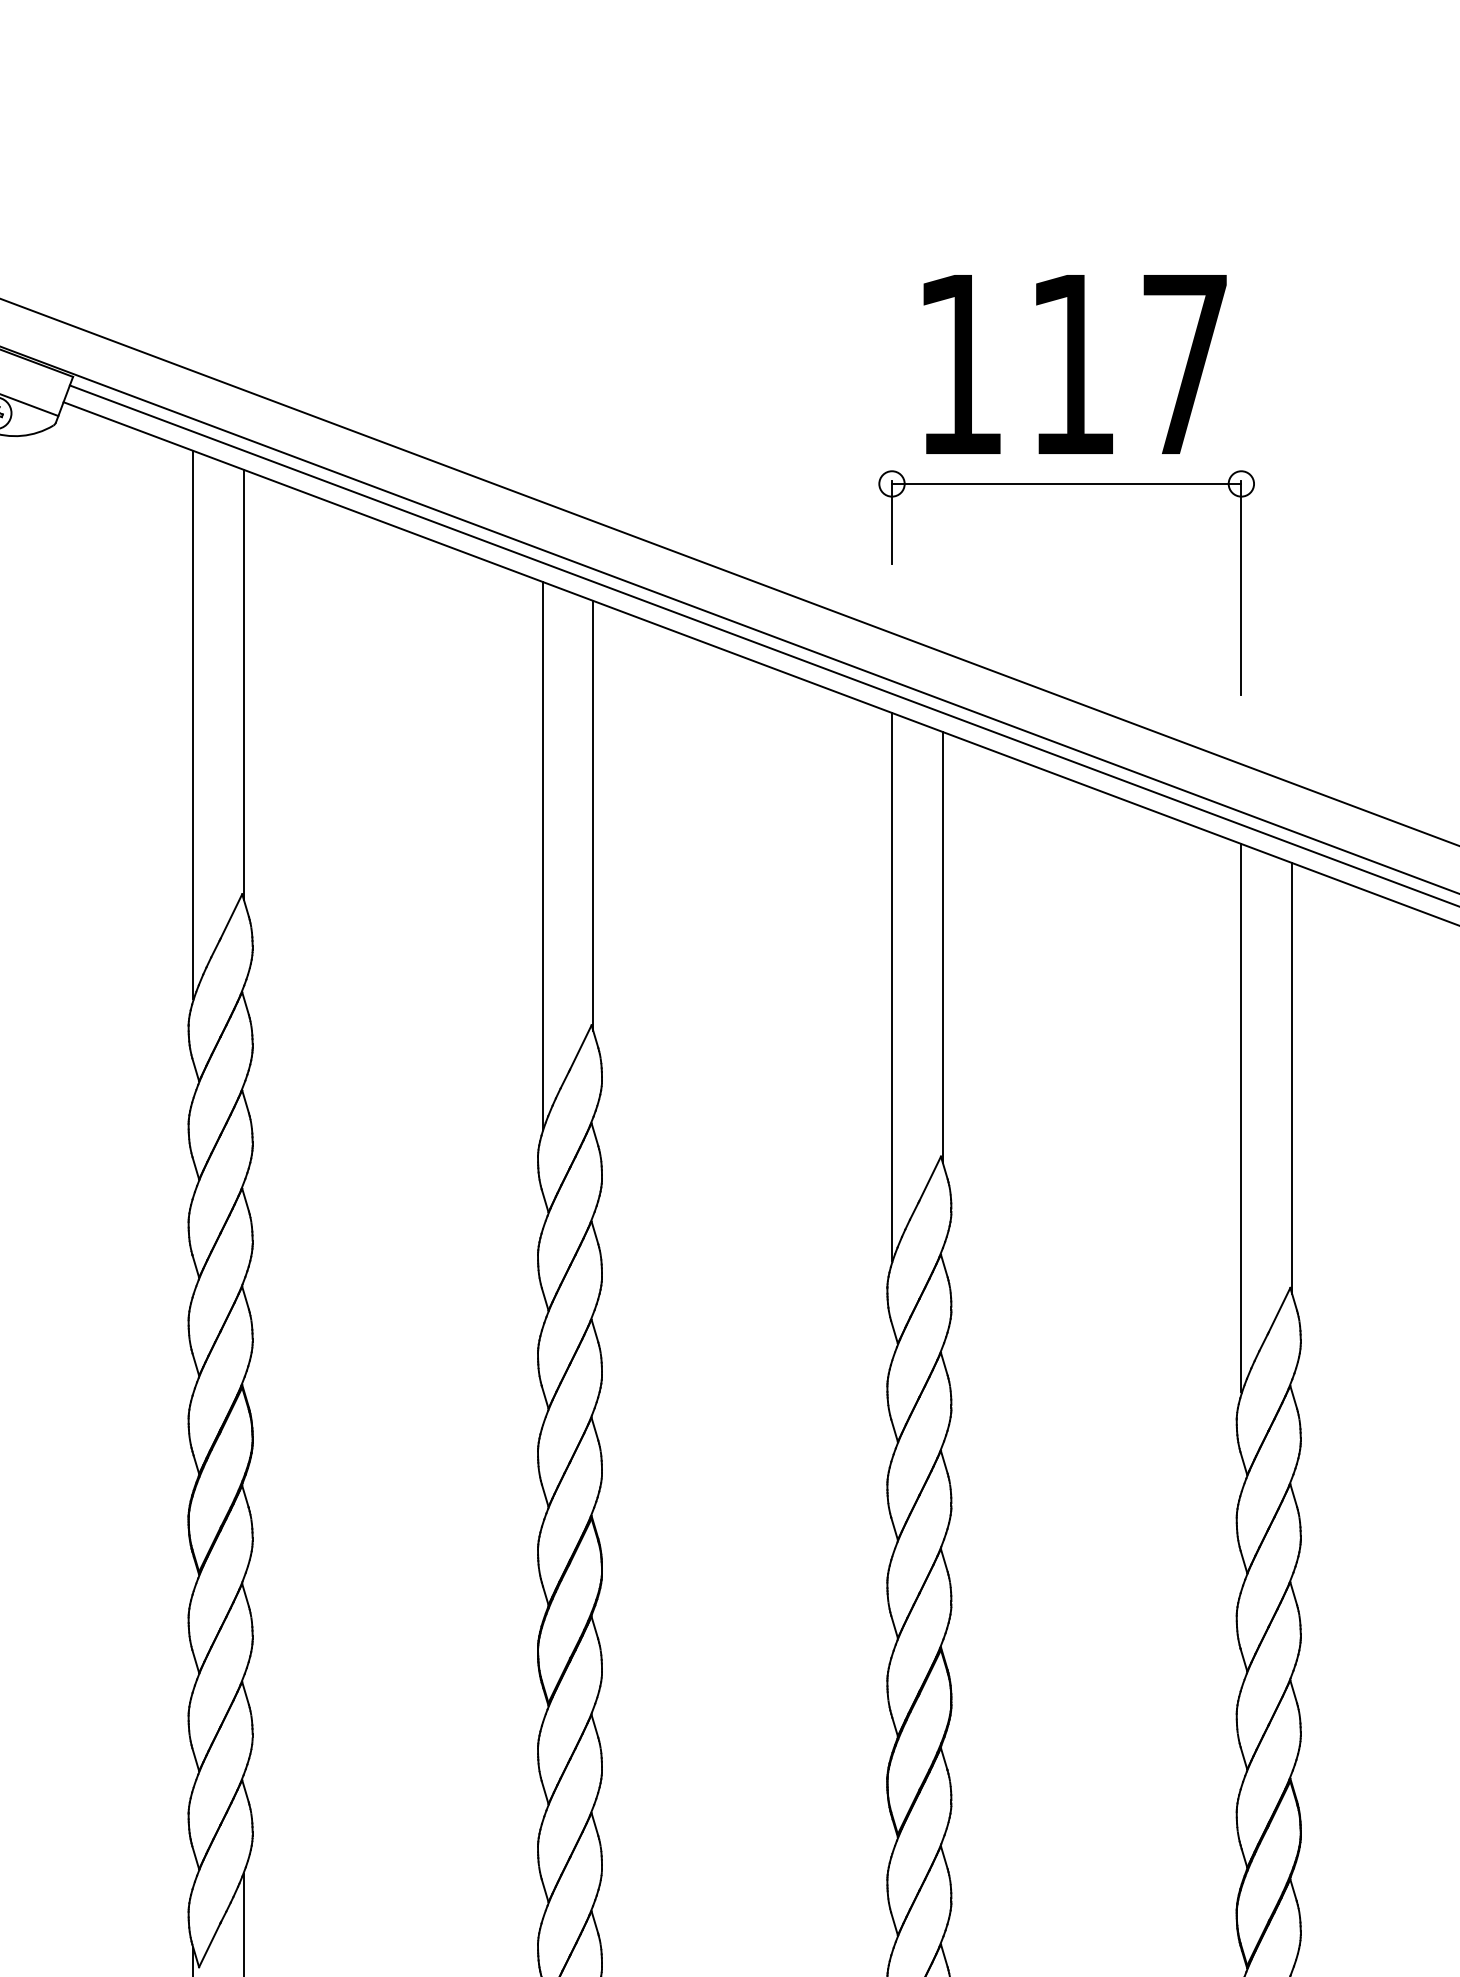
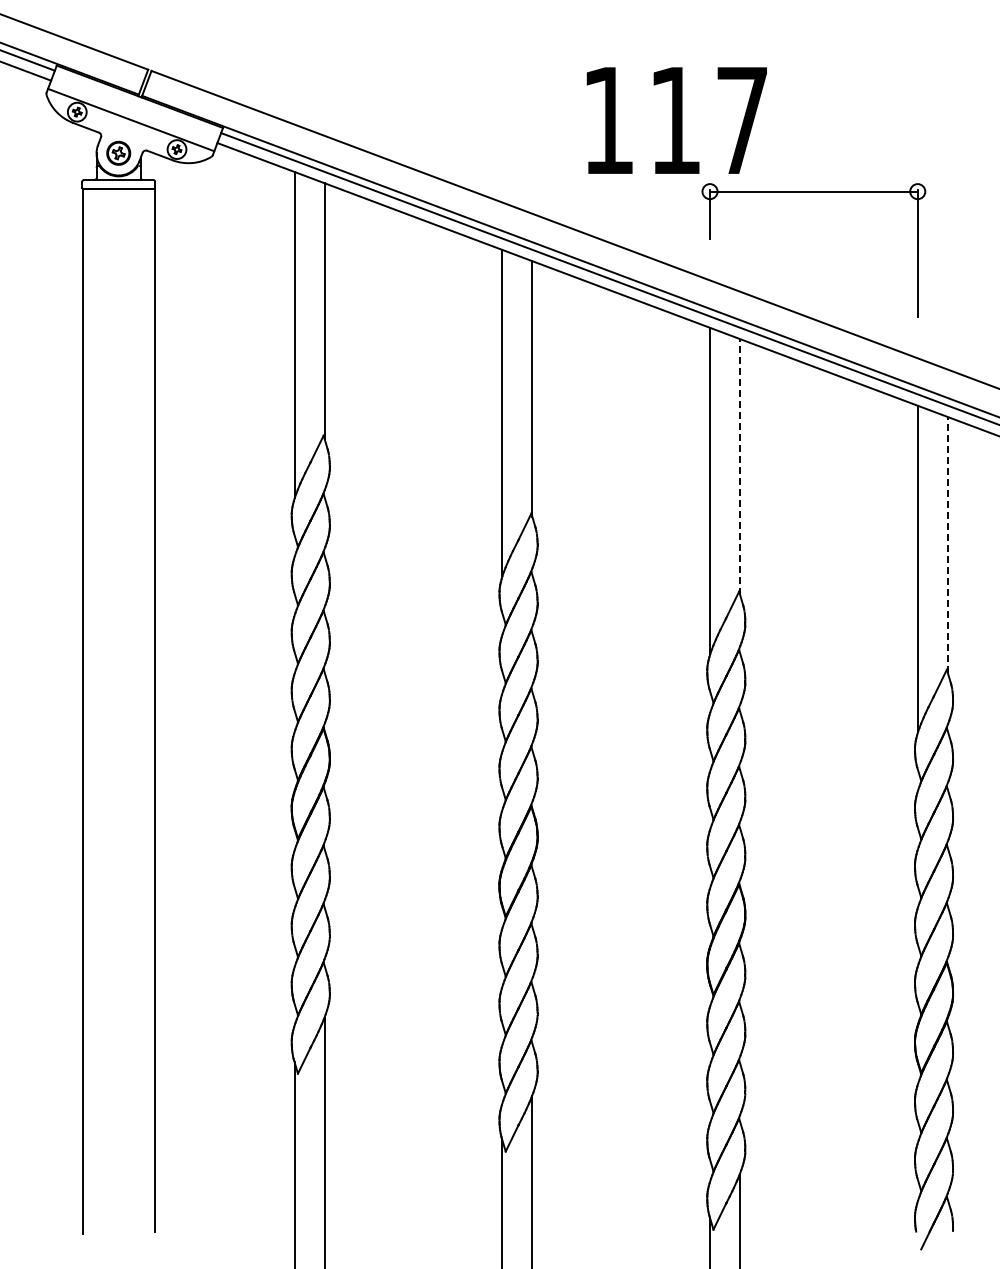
text: (1074, 364) -> (676, 120), moved
line: (943, 946) -> (740, 466), solid -> dashed
line: (1291, 1077) -> (947, 544), solid -> dashed

